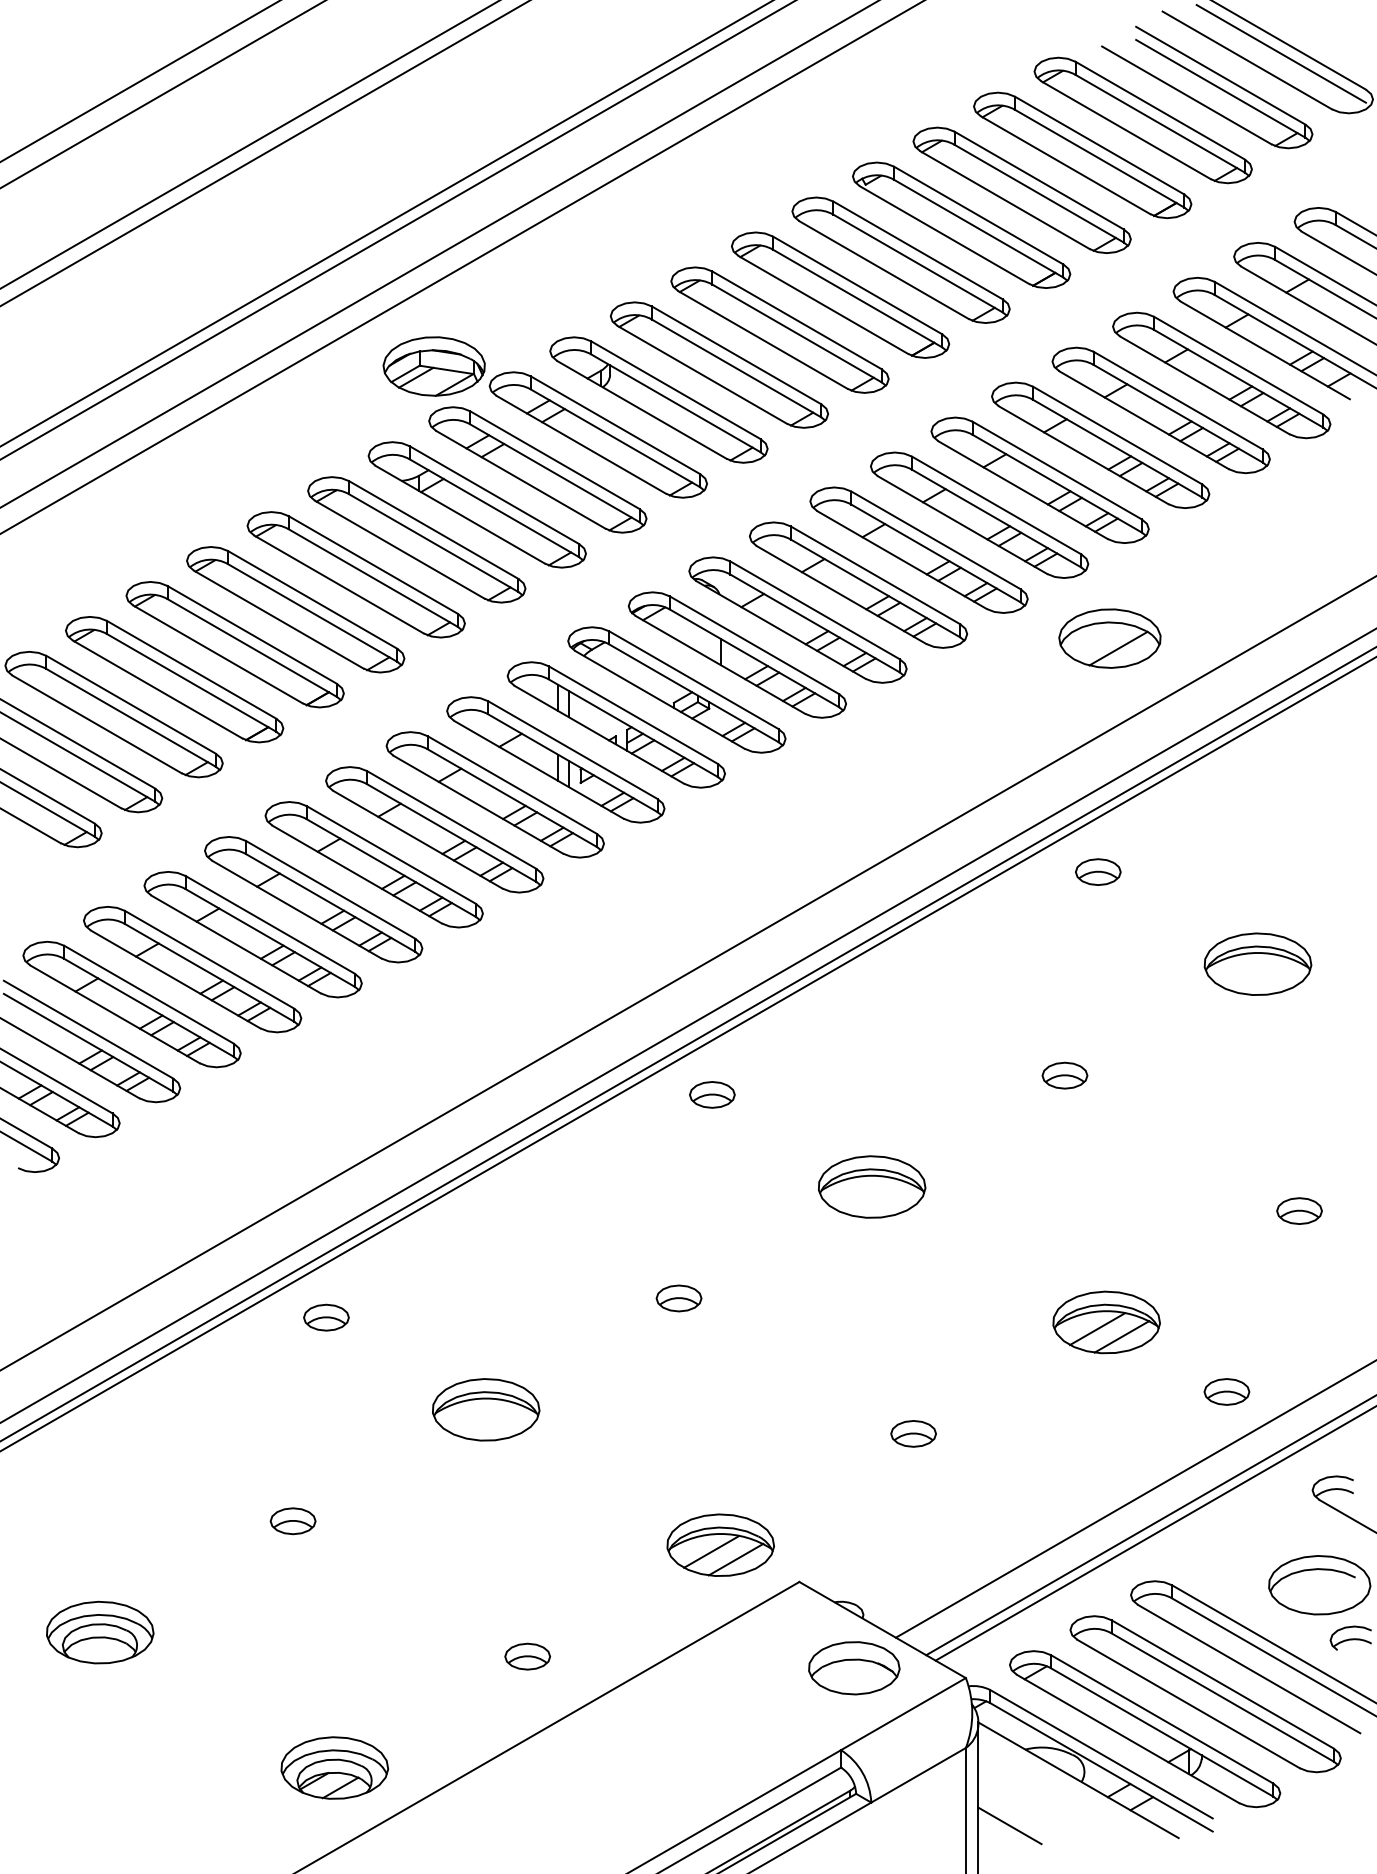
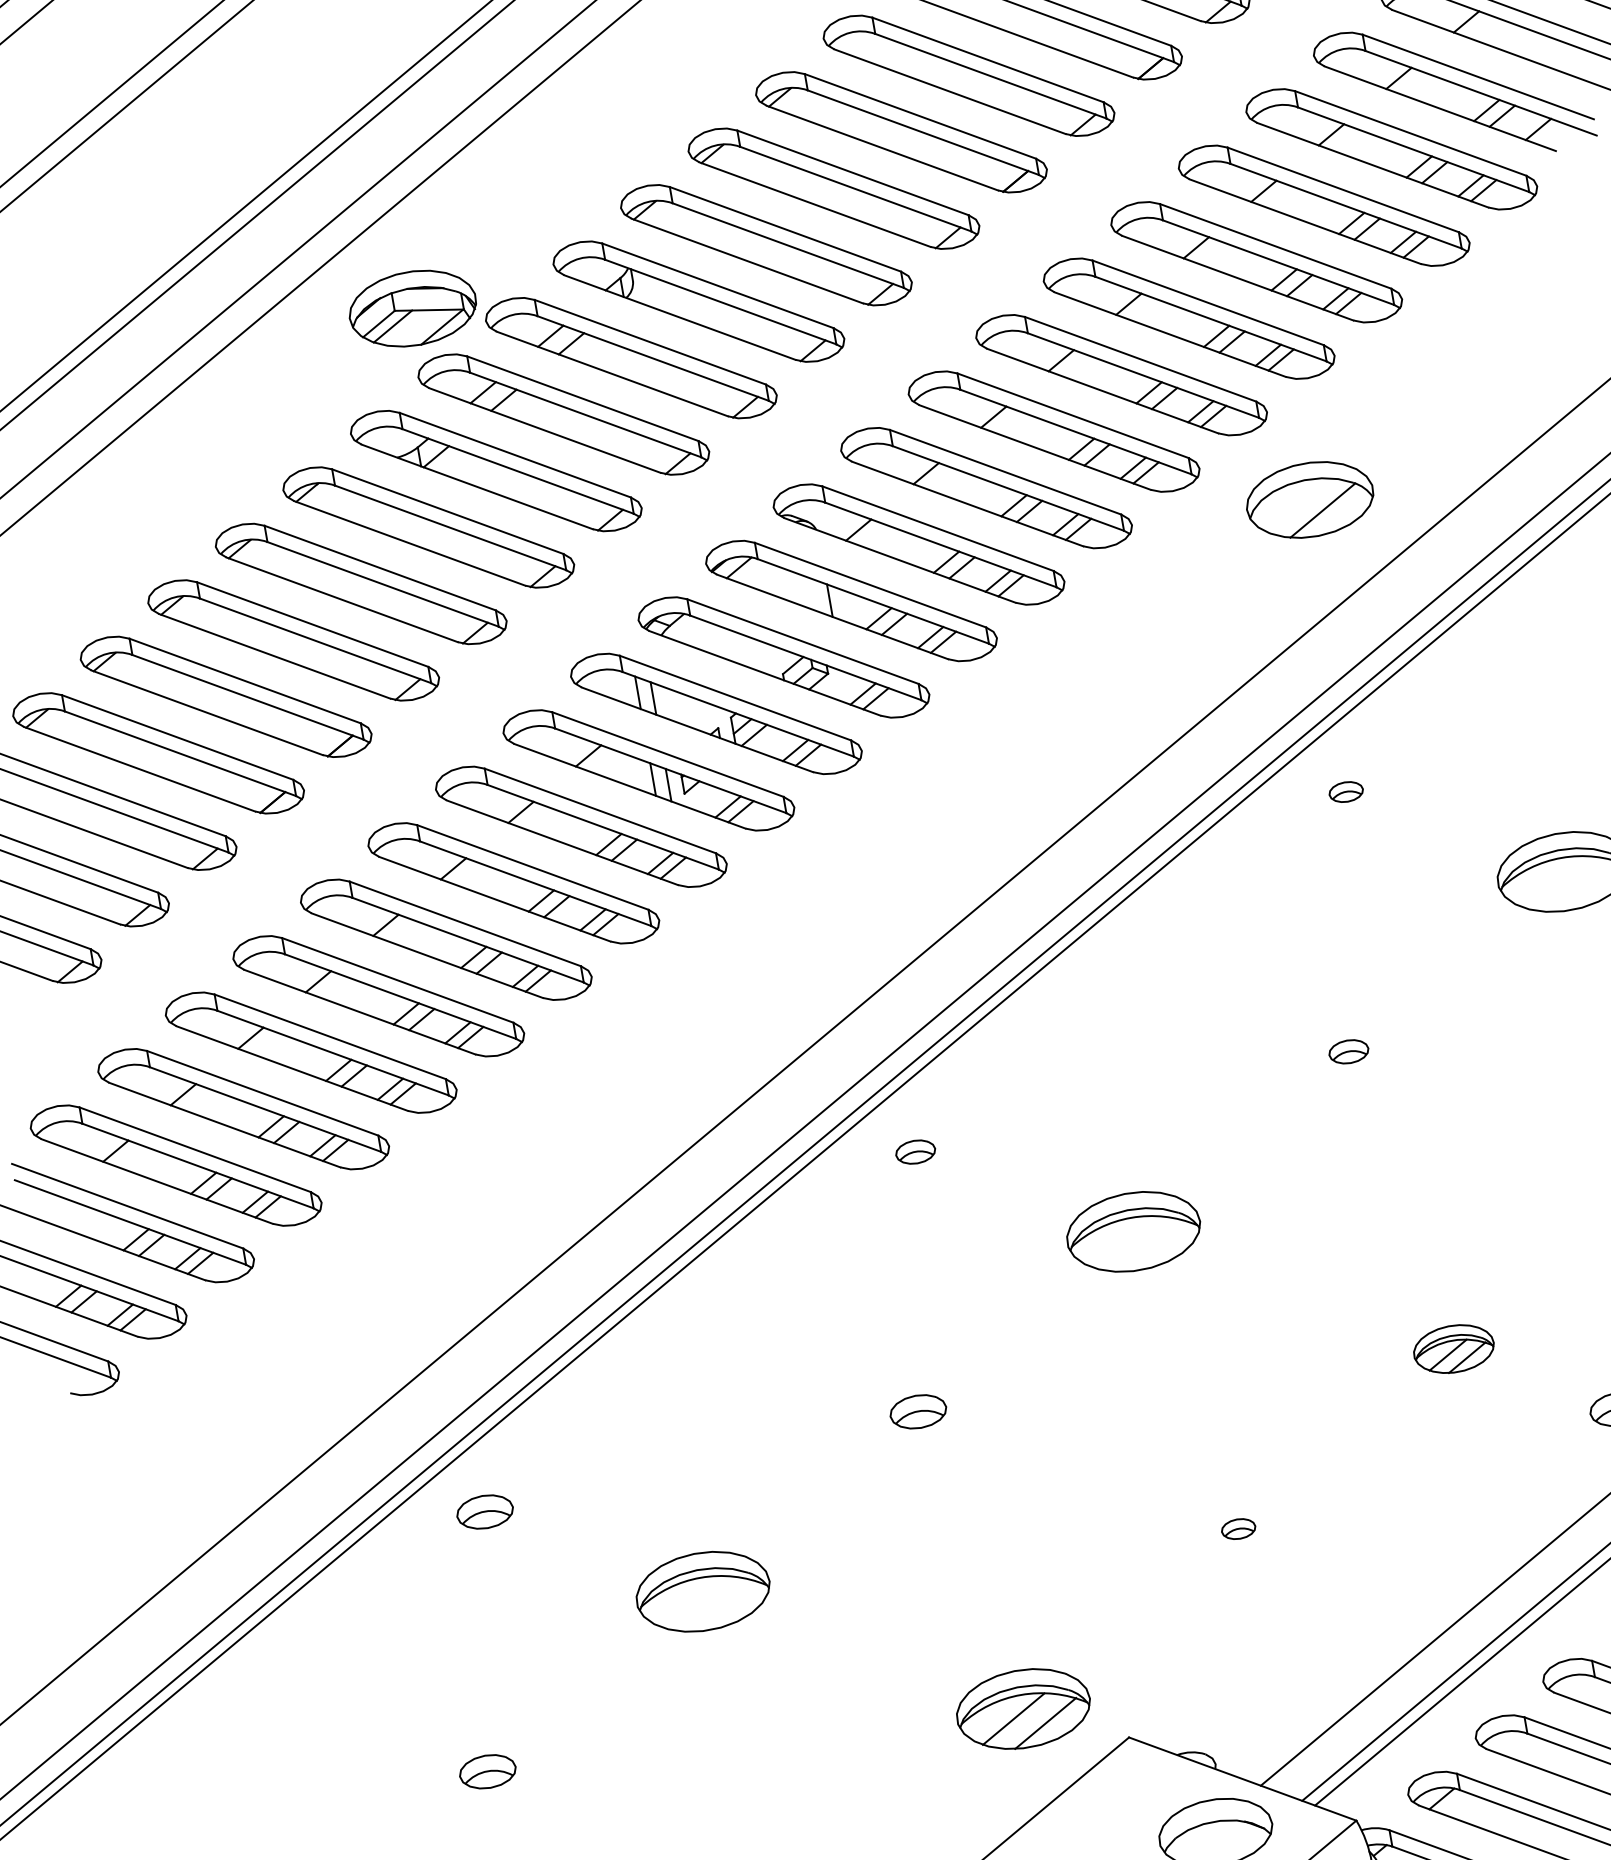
part: (1098, 871) -> (1346, 791), size x0.6
part: (1064, 1075) -> (1348, 1051), size x0.7
part: (712, 1094) -> (915, 1151), size x0.7
part: (1106, 1322) -> (1453, 1349), size x0.6
part: (913, 1433) -> (1238, 1528), size x0.6

